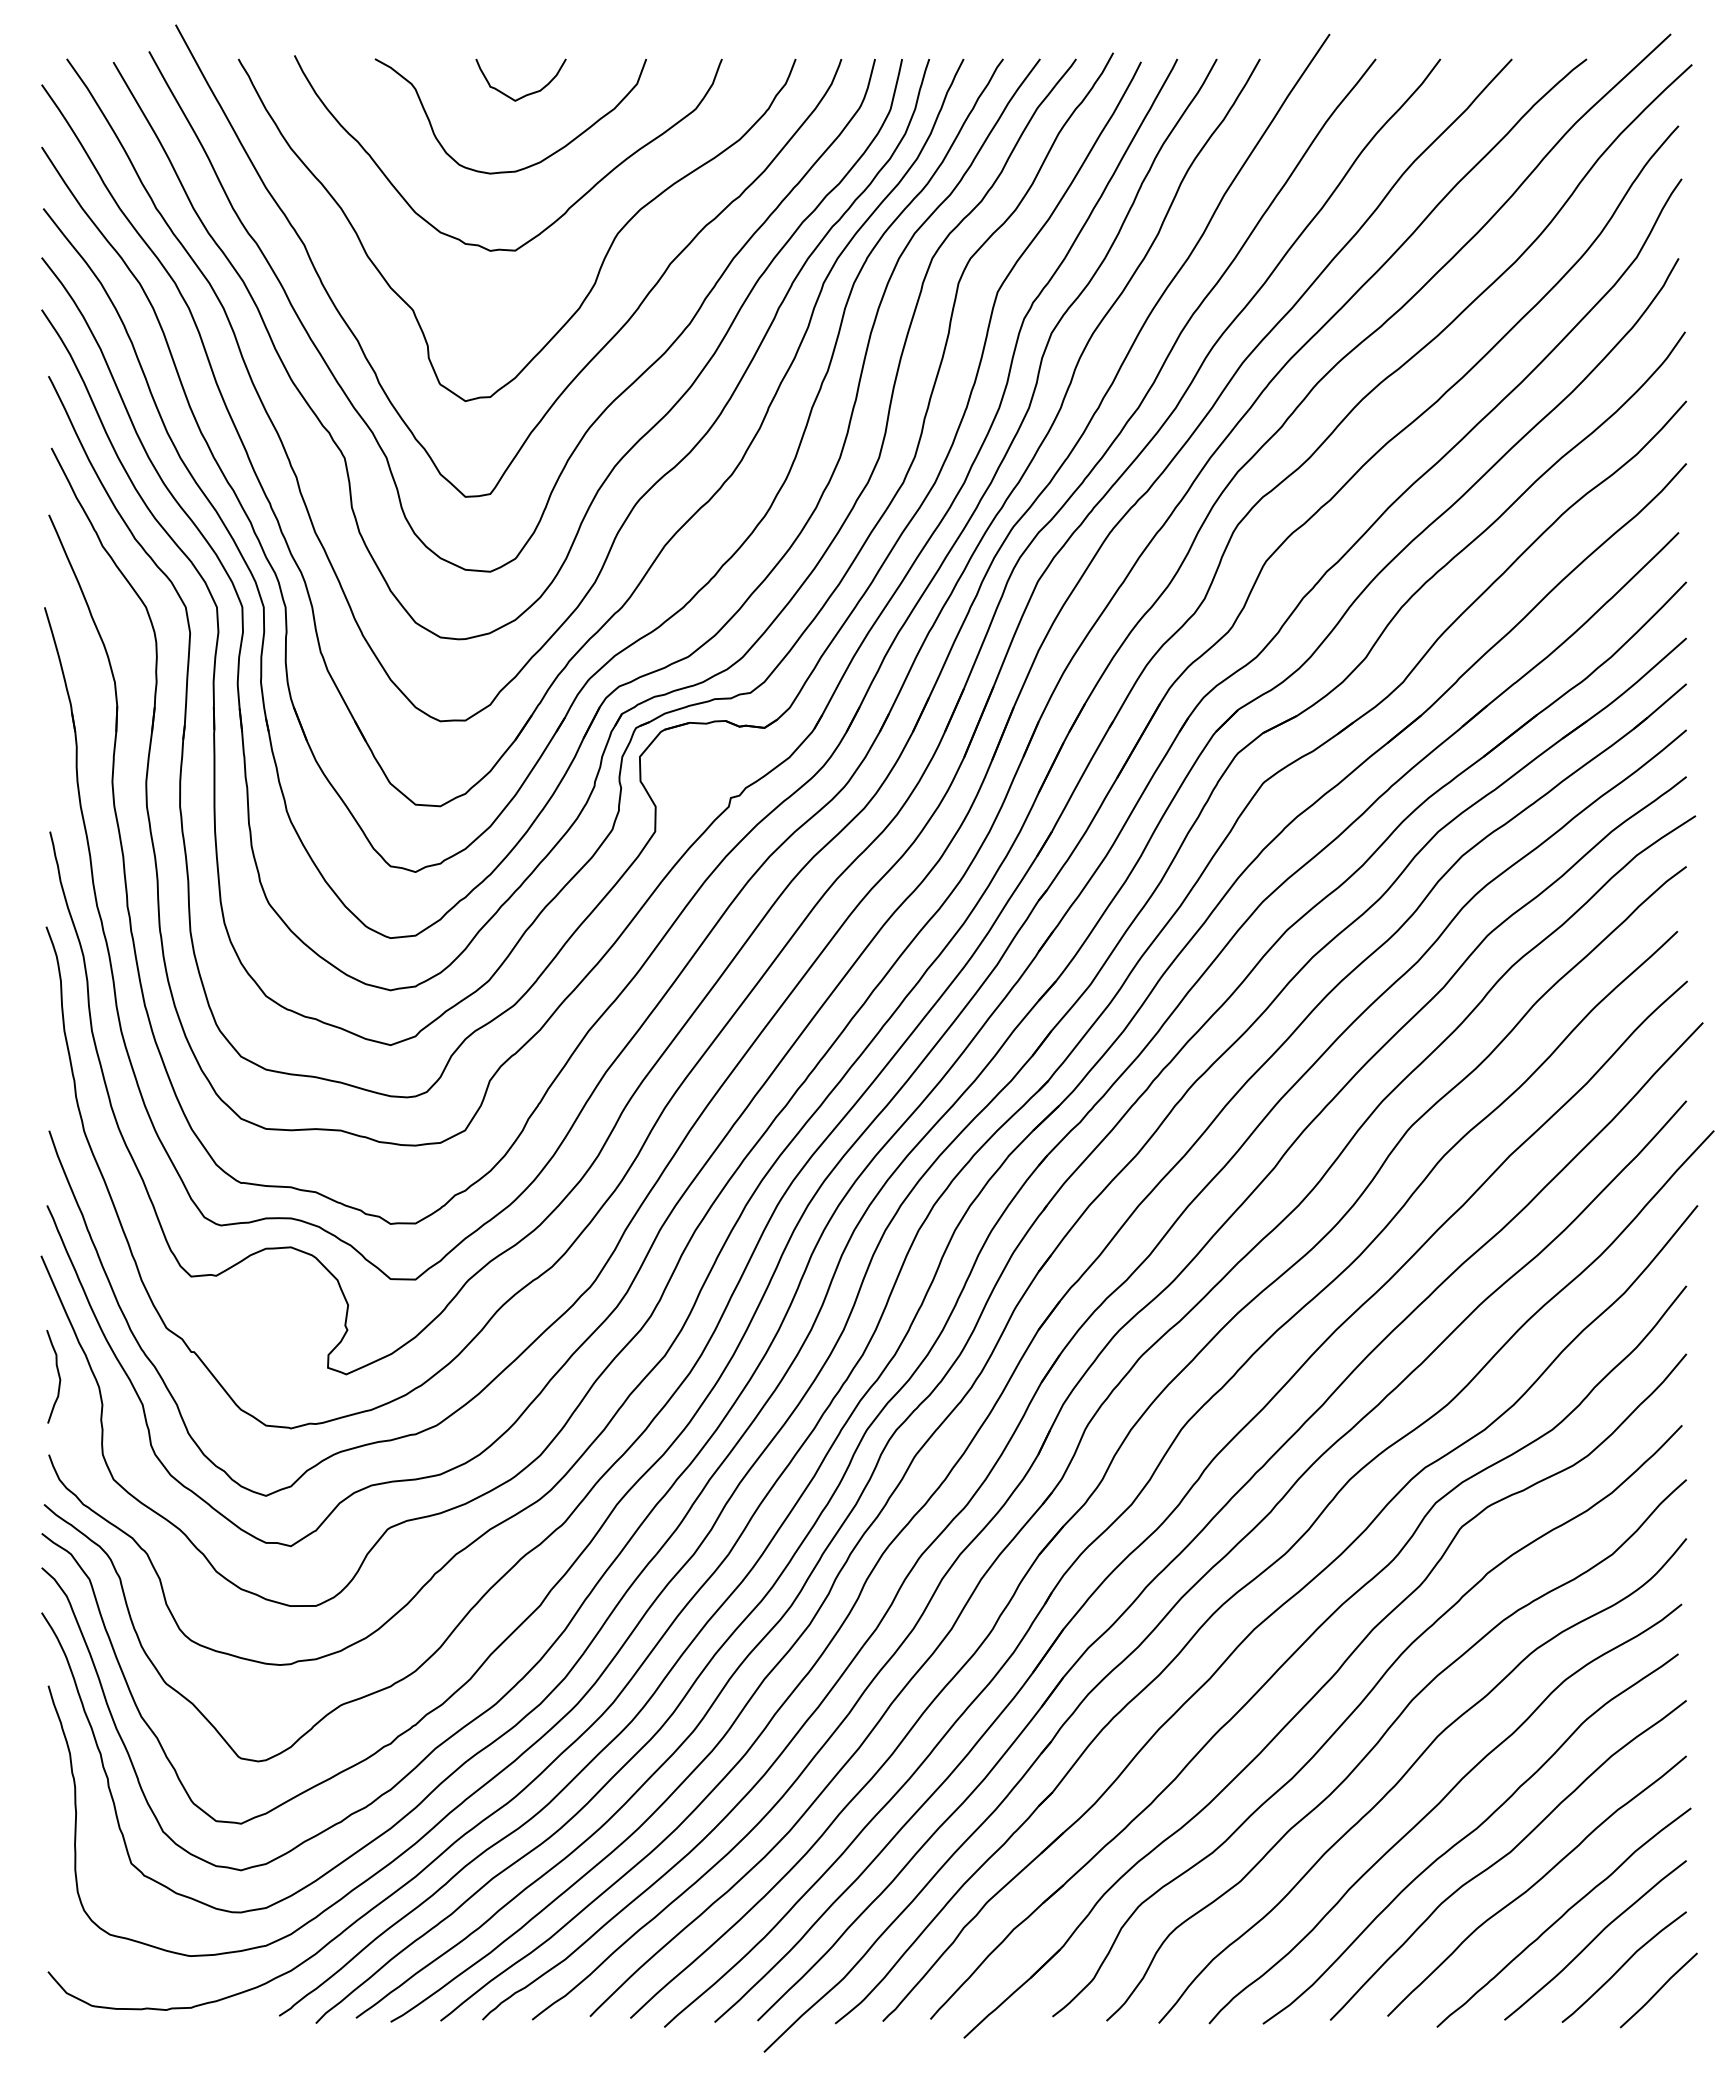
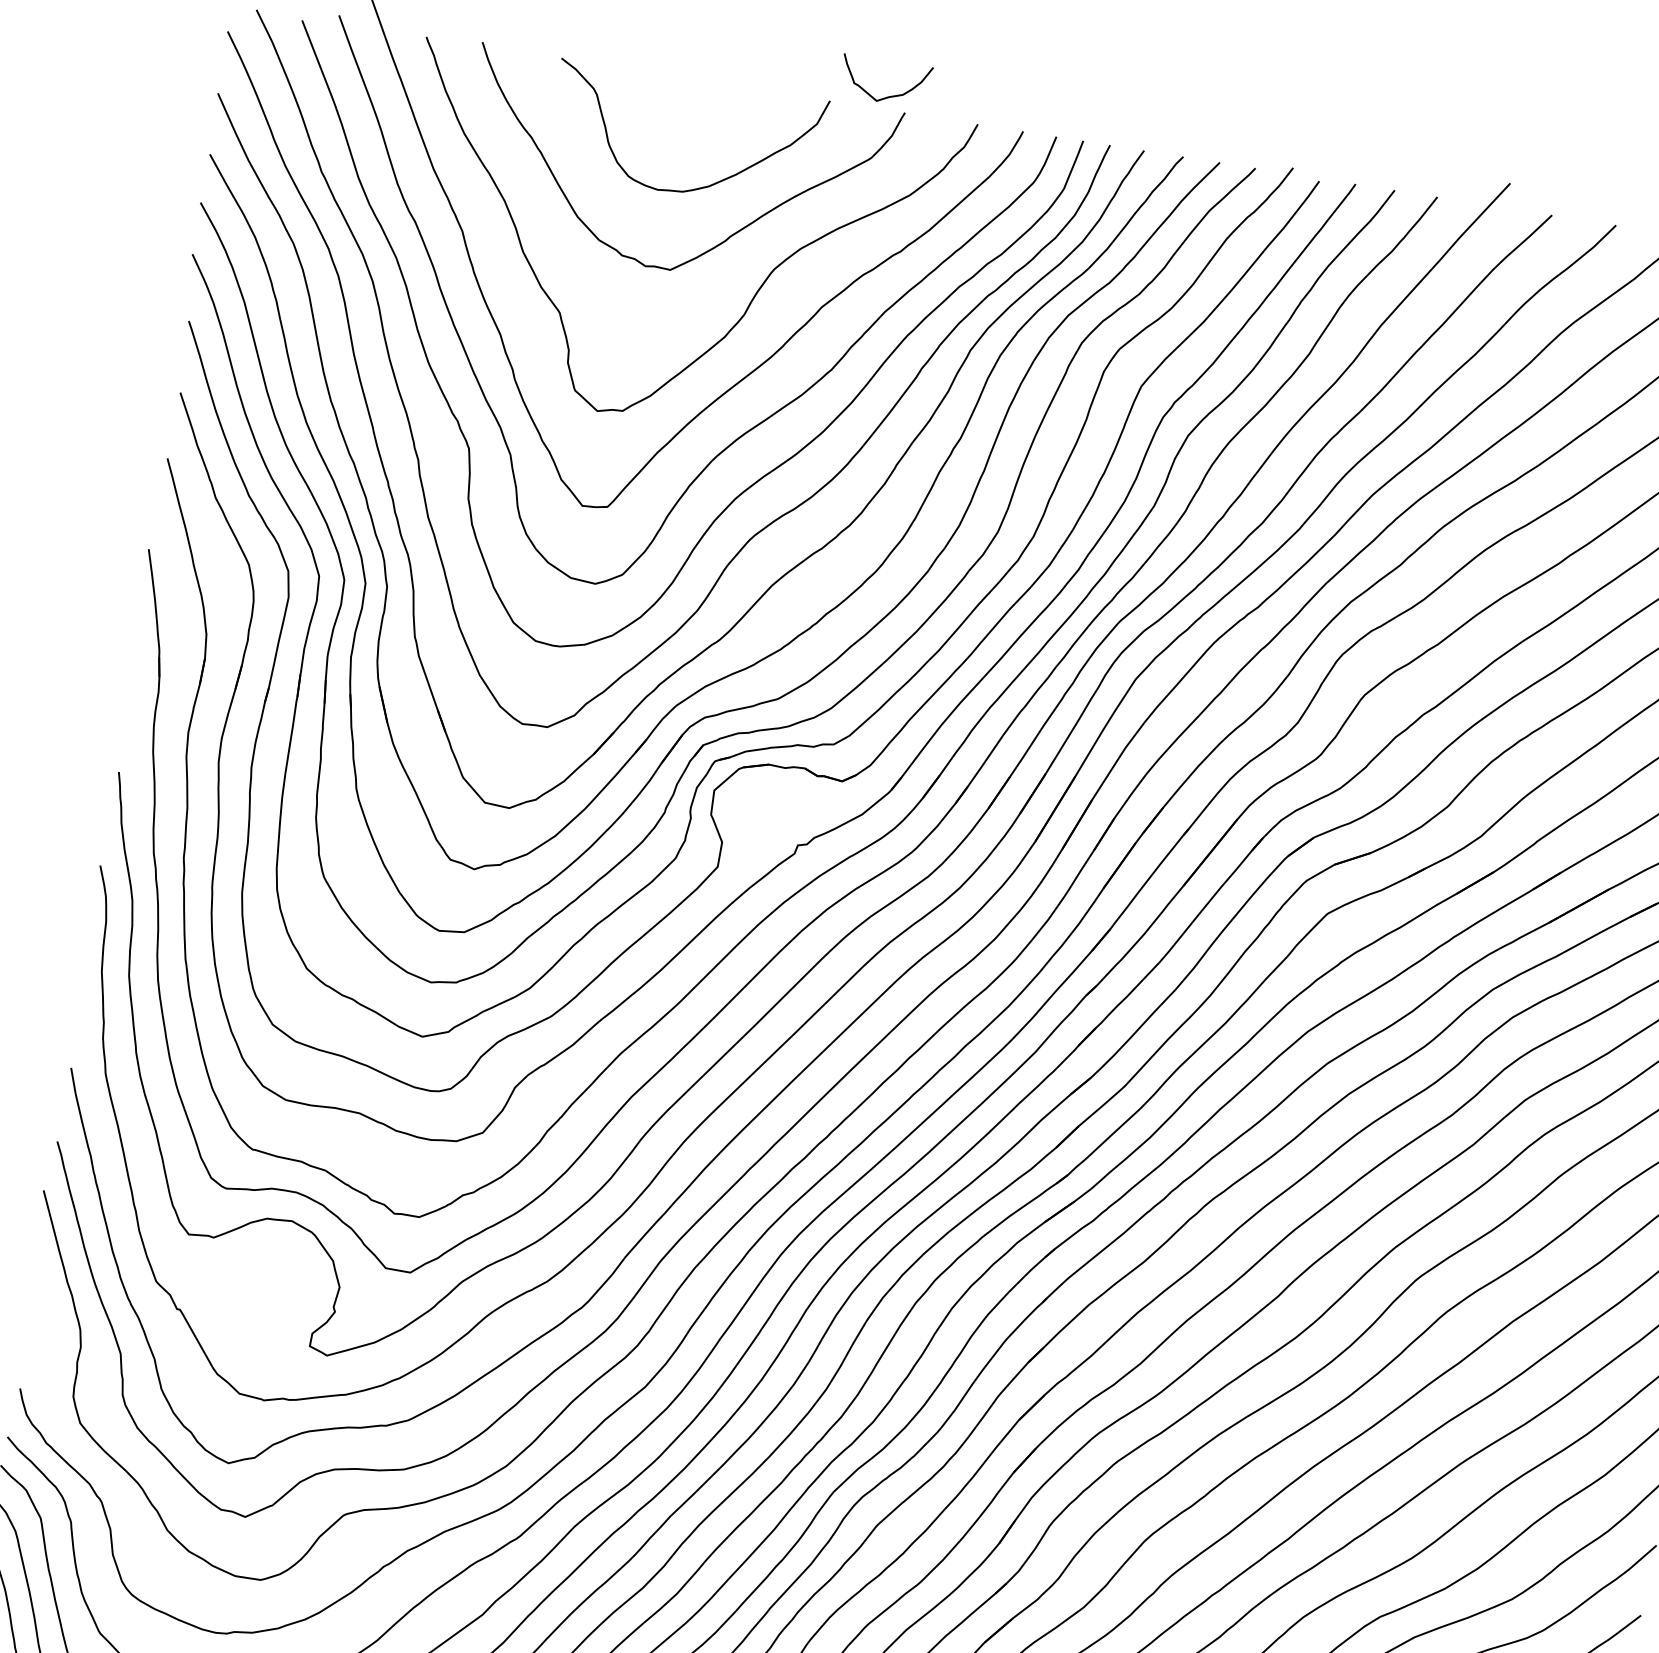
curve: (525, 94) -> (887, 96), moved
curve: (57, 1373) -> (41, 1309), removed

